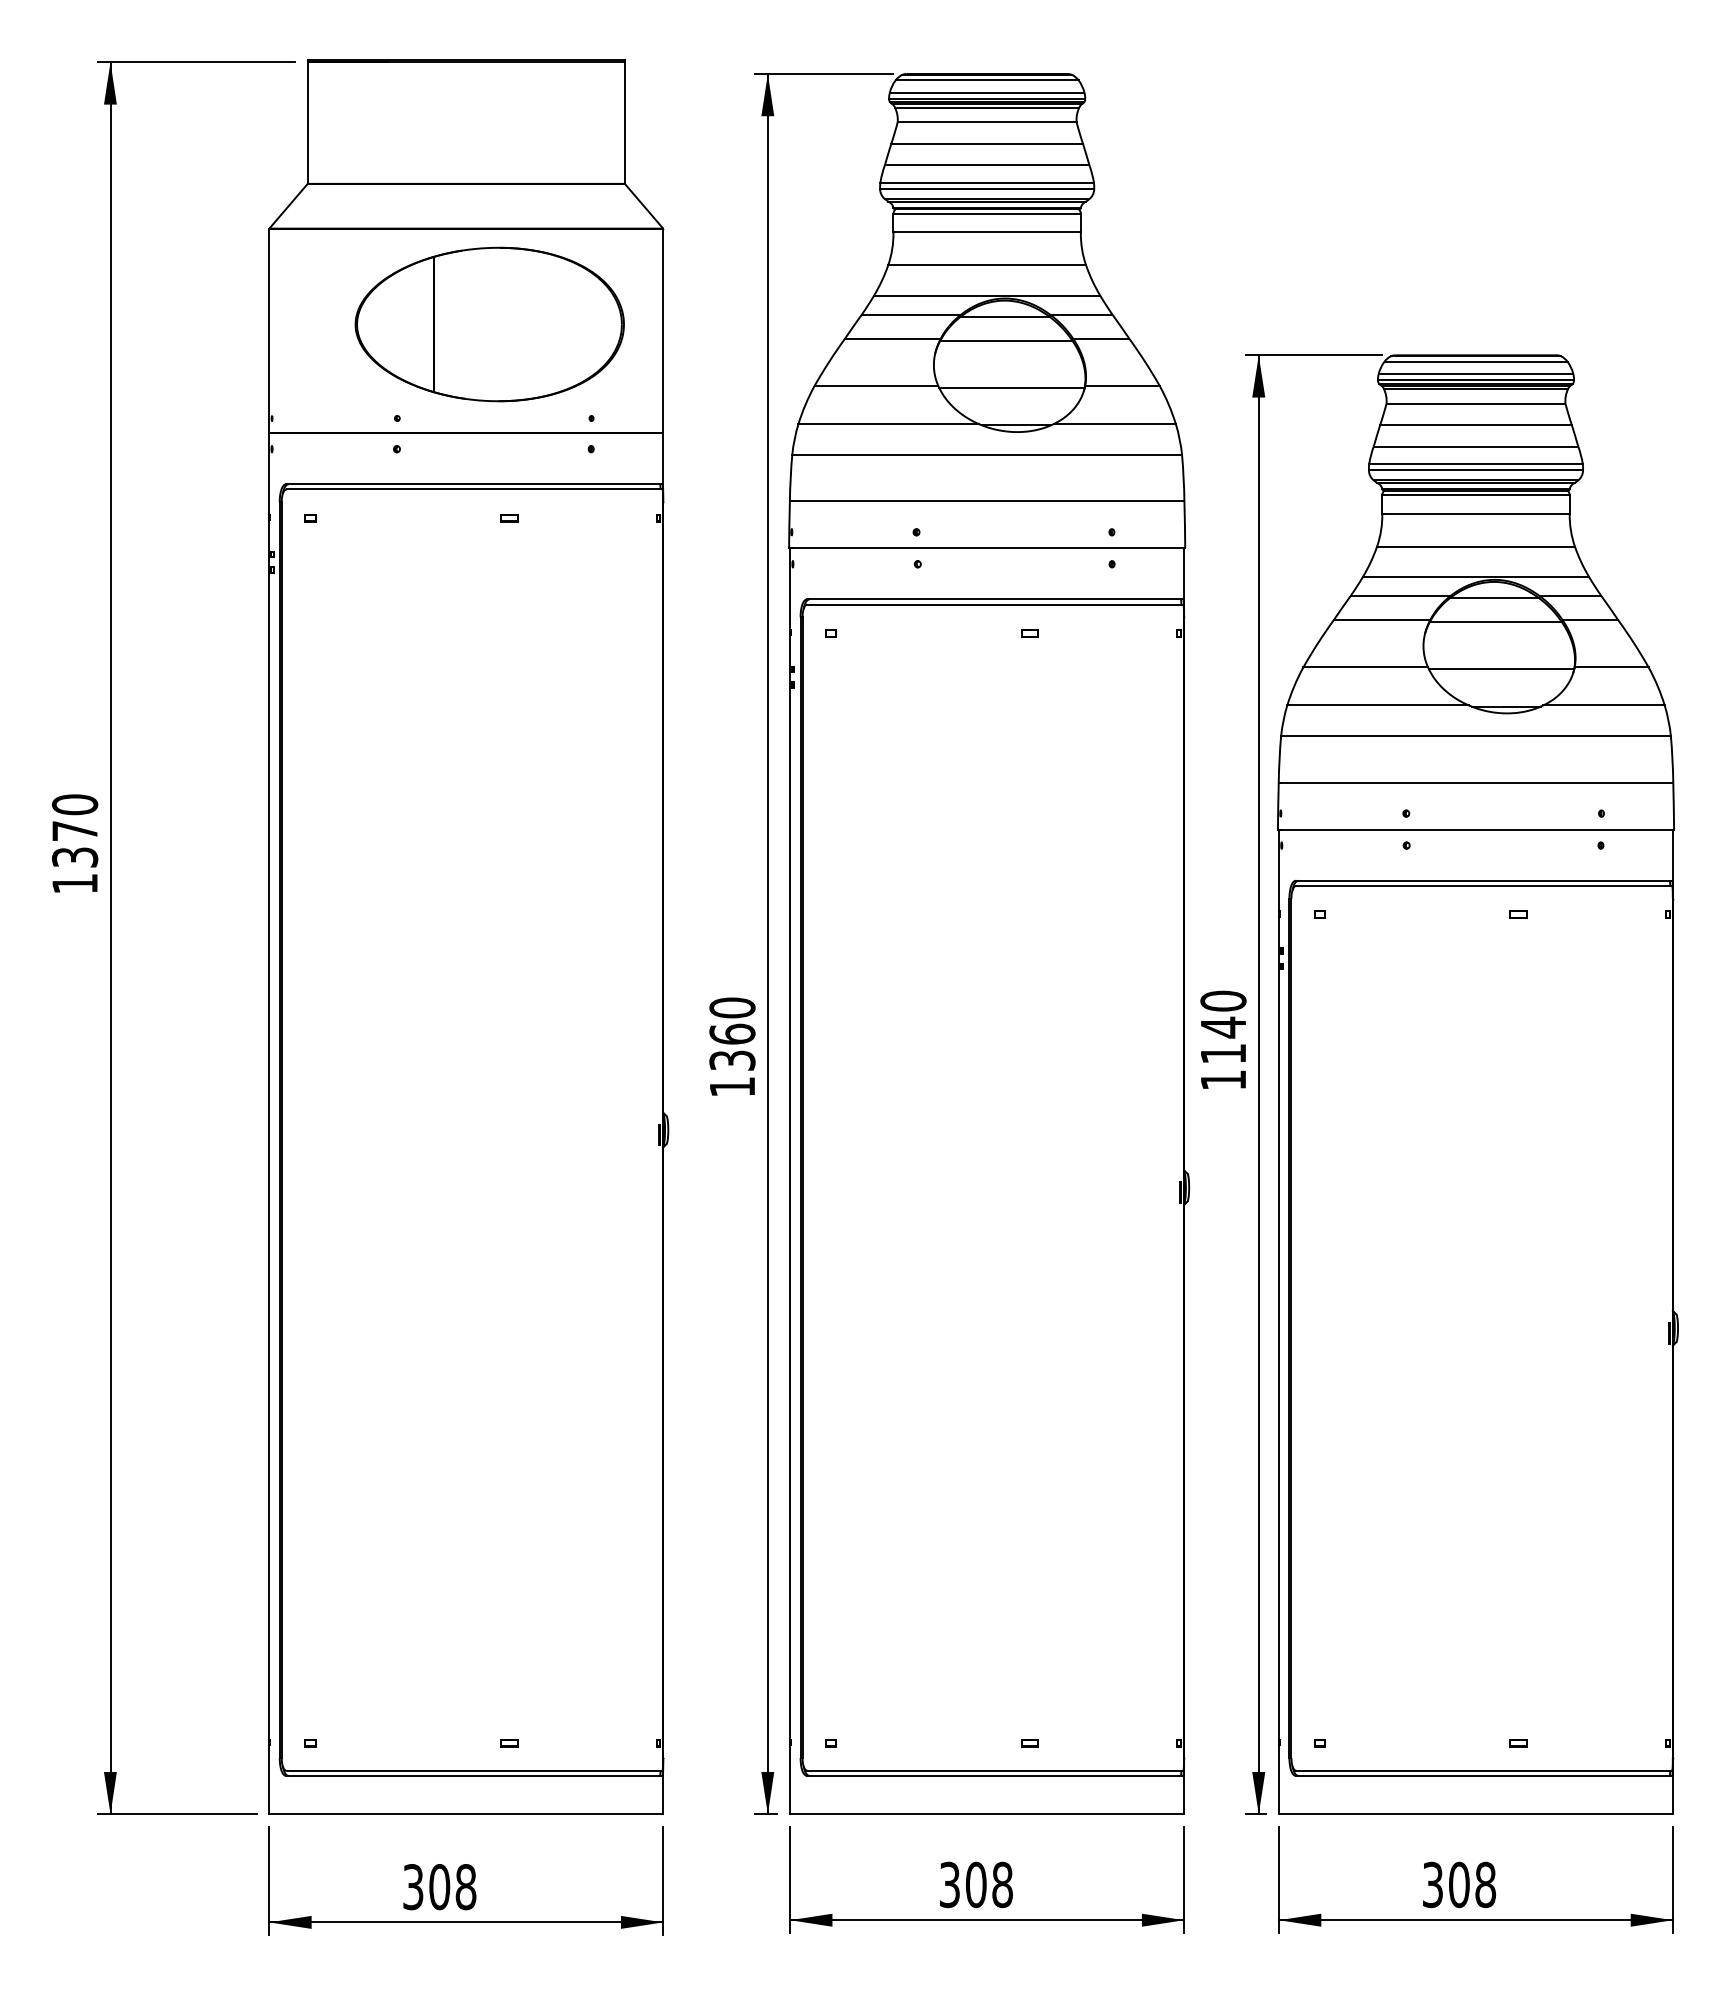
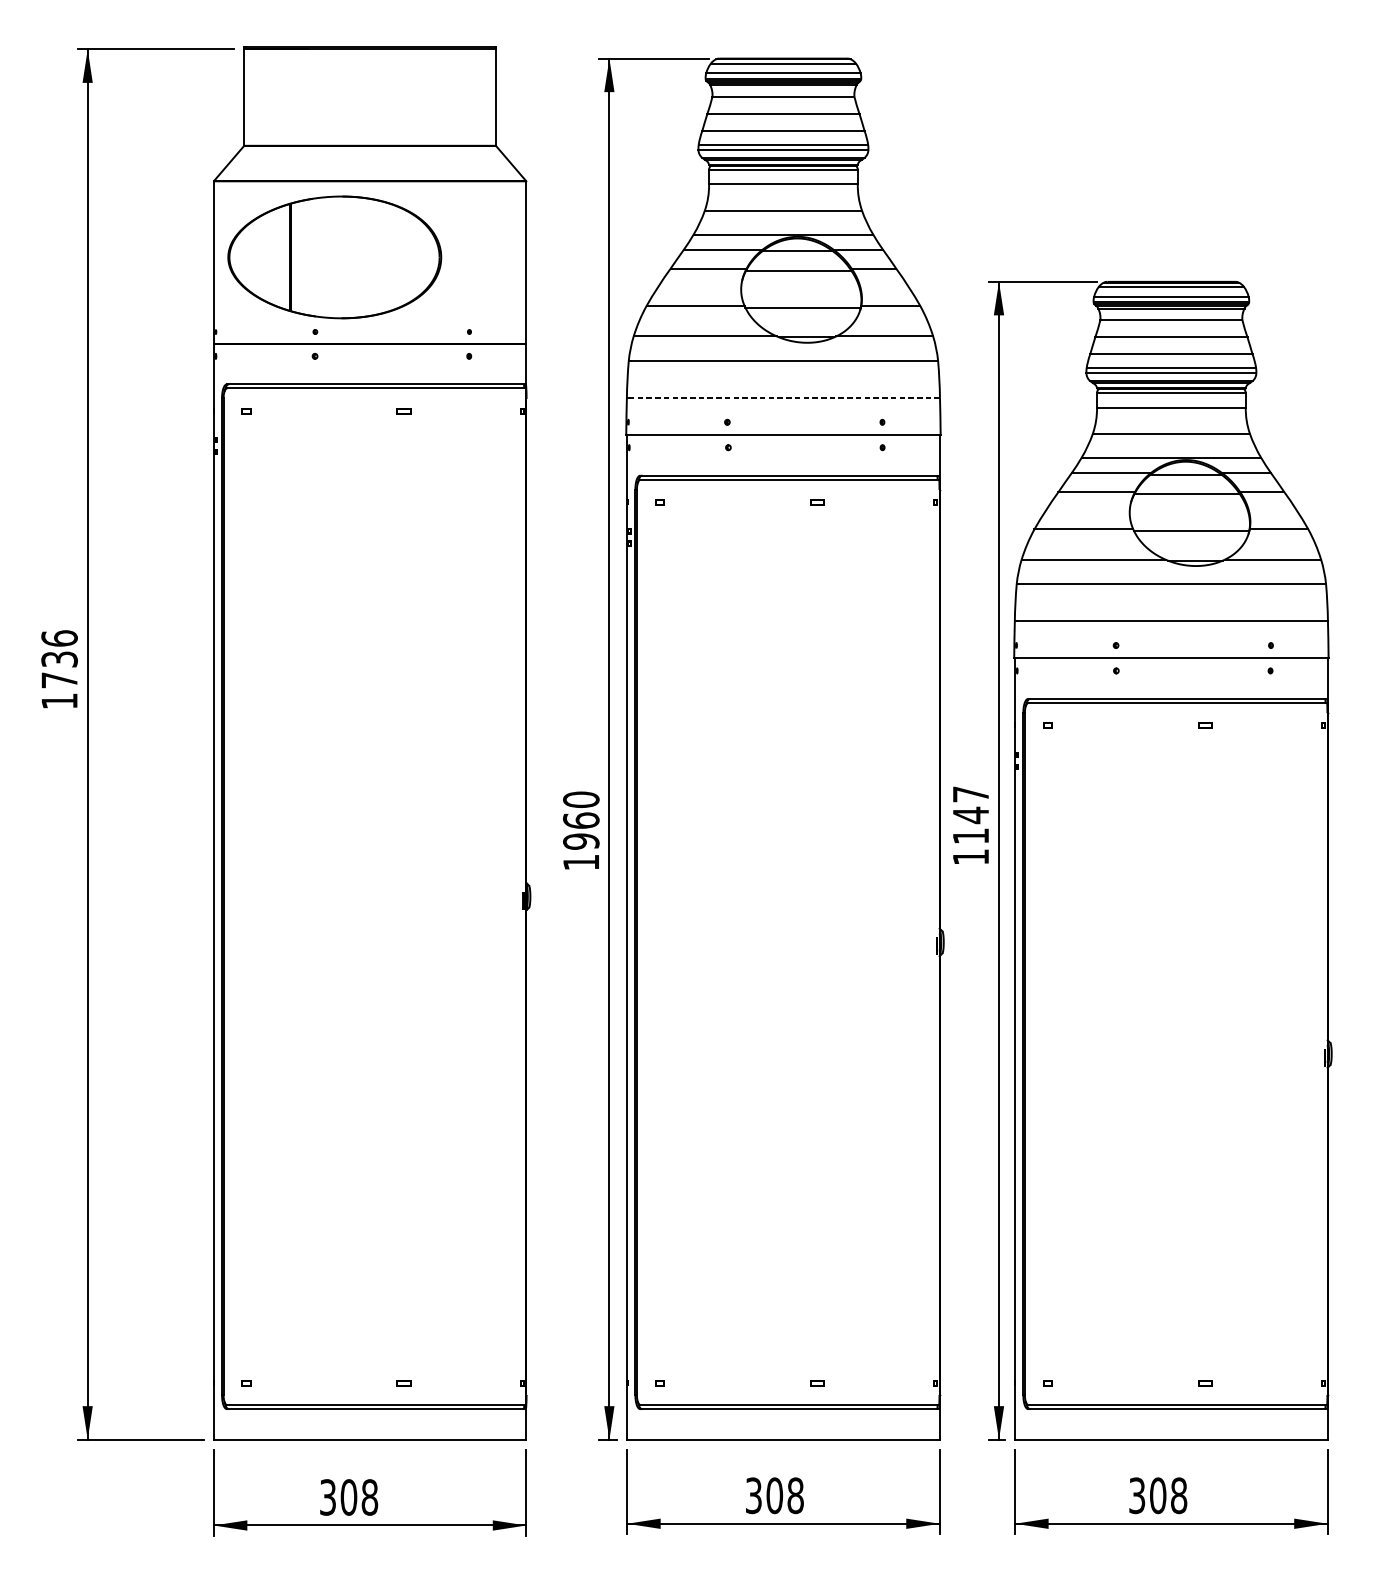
part: (489, 324) -> (334, 257), moved
line: (987, 501) -> (783, 397), solid -> dashed
text: (75, 830) -> (59, 658), 1370 -> 1736
text: (1223, 1000) -> (971, 793), 1140 -> 1147
text: (732, 1060) -> (581, 841), 1360 -> 1960

